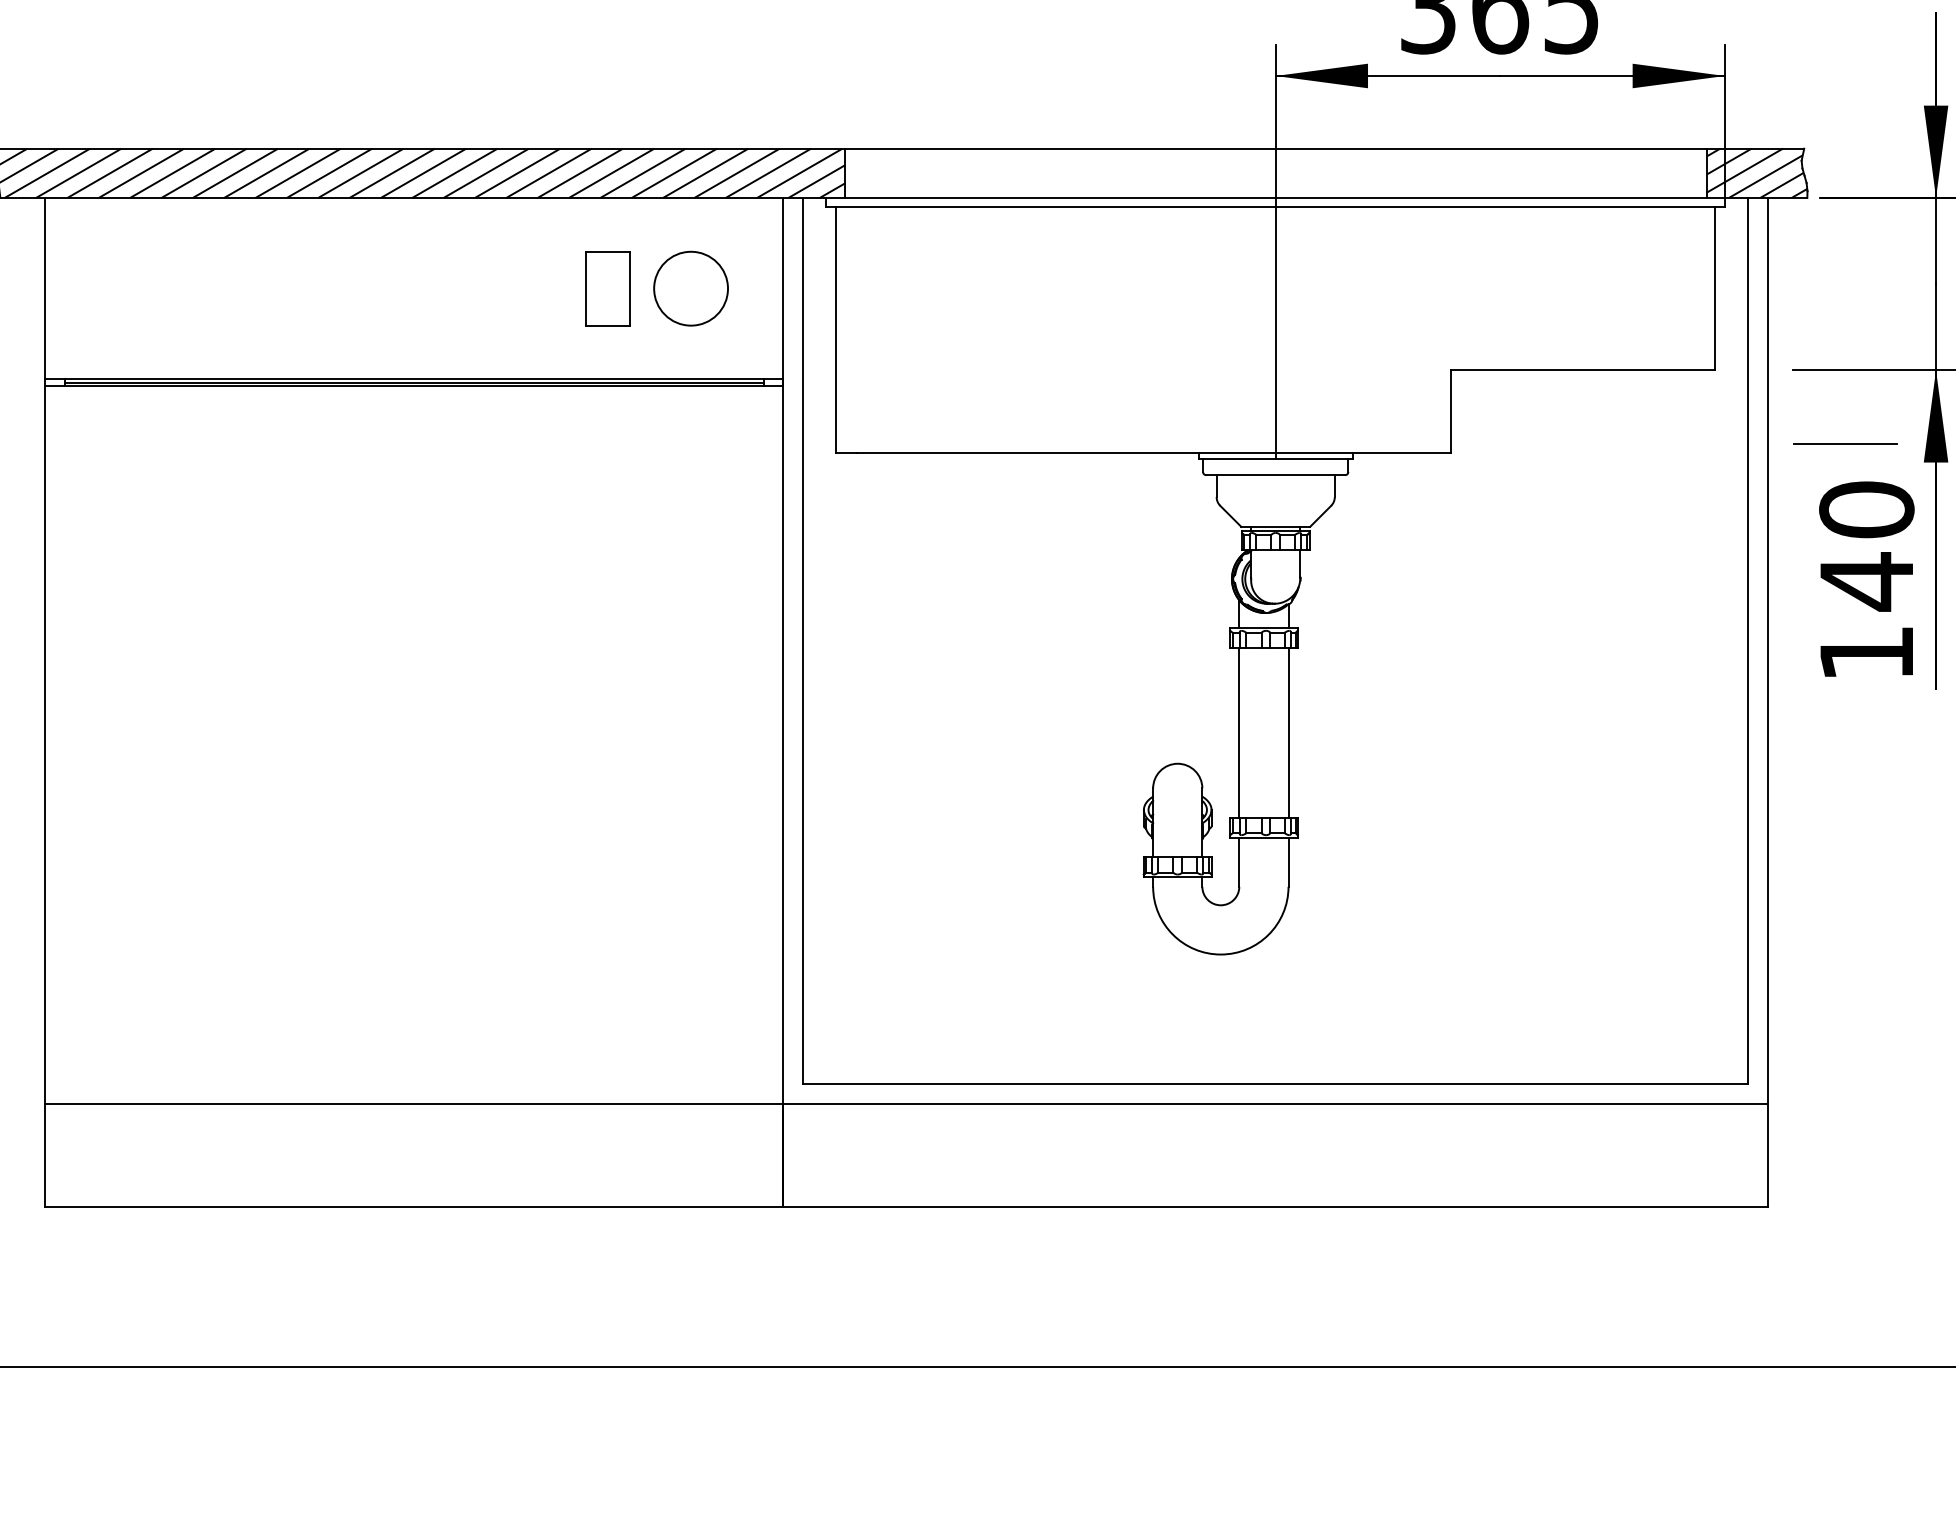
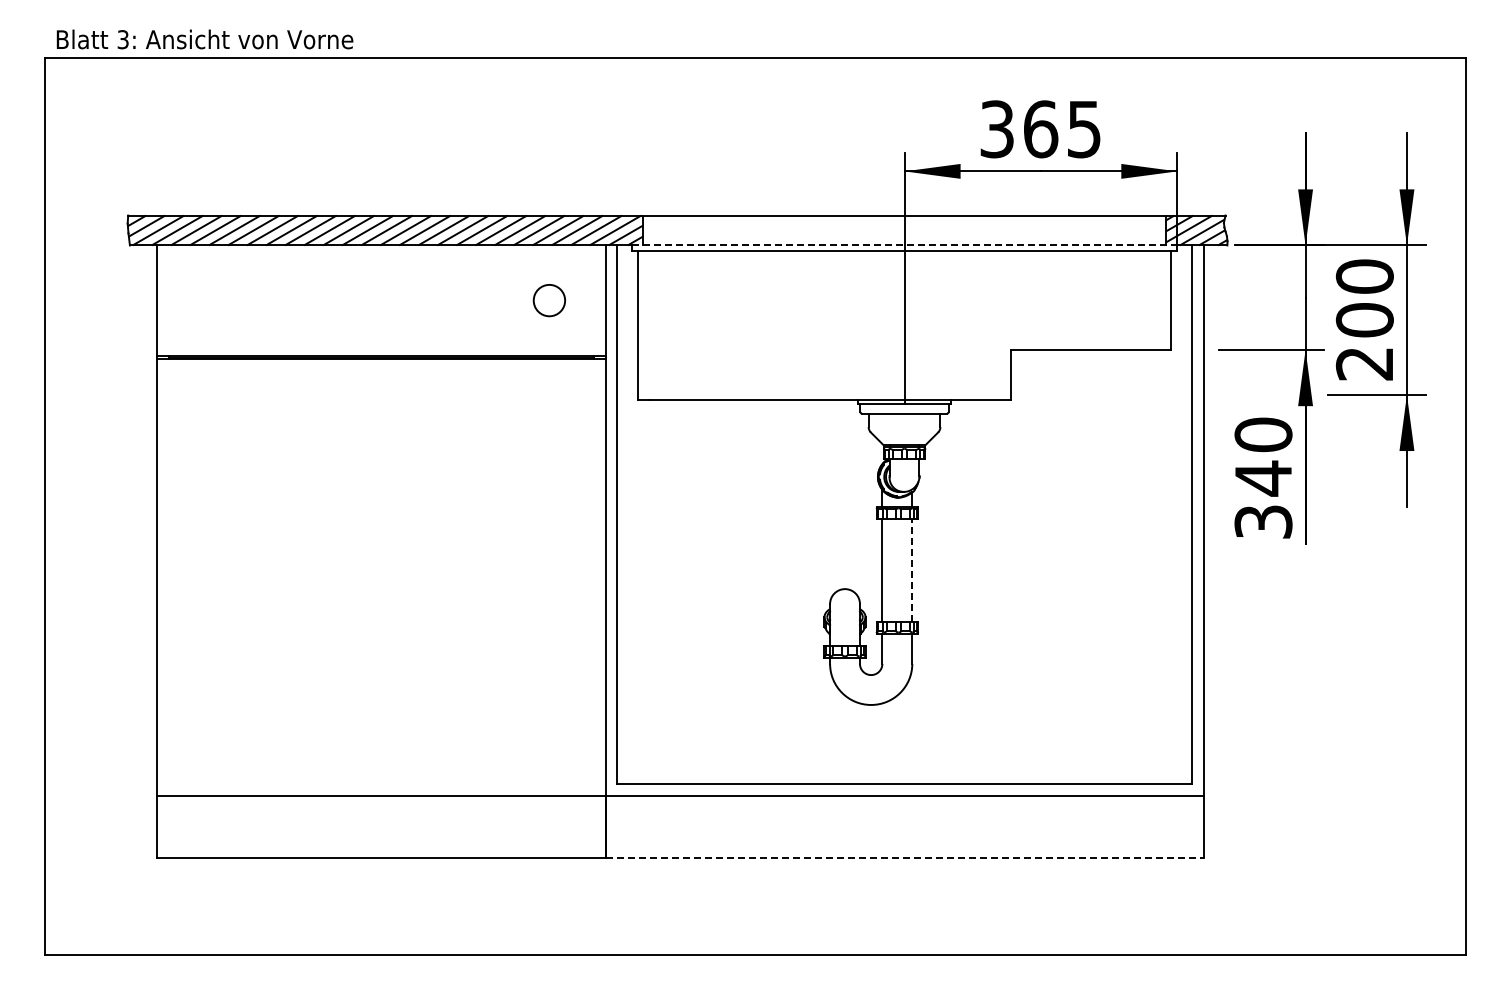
line: (1275, 198) -> (904, 245), solid -> dashed
part: (607, 288) -> (498, 300), removed
circle: (691, 288) -> (549, 300), size x0.7
line: (1845, 443) -> (1250, 394), removed
text: (1866, 652) -> (1263, 521), 140 -> 340
line: (1288, 733) -> (912, 570), solid -> dashed
line: (1277, 1207) -> (905, 858), solid -> dashed

